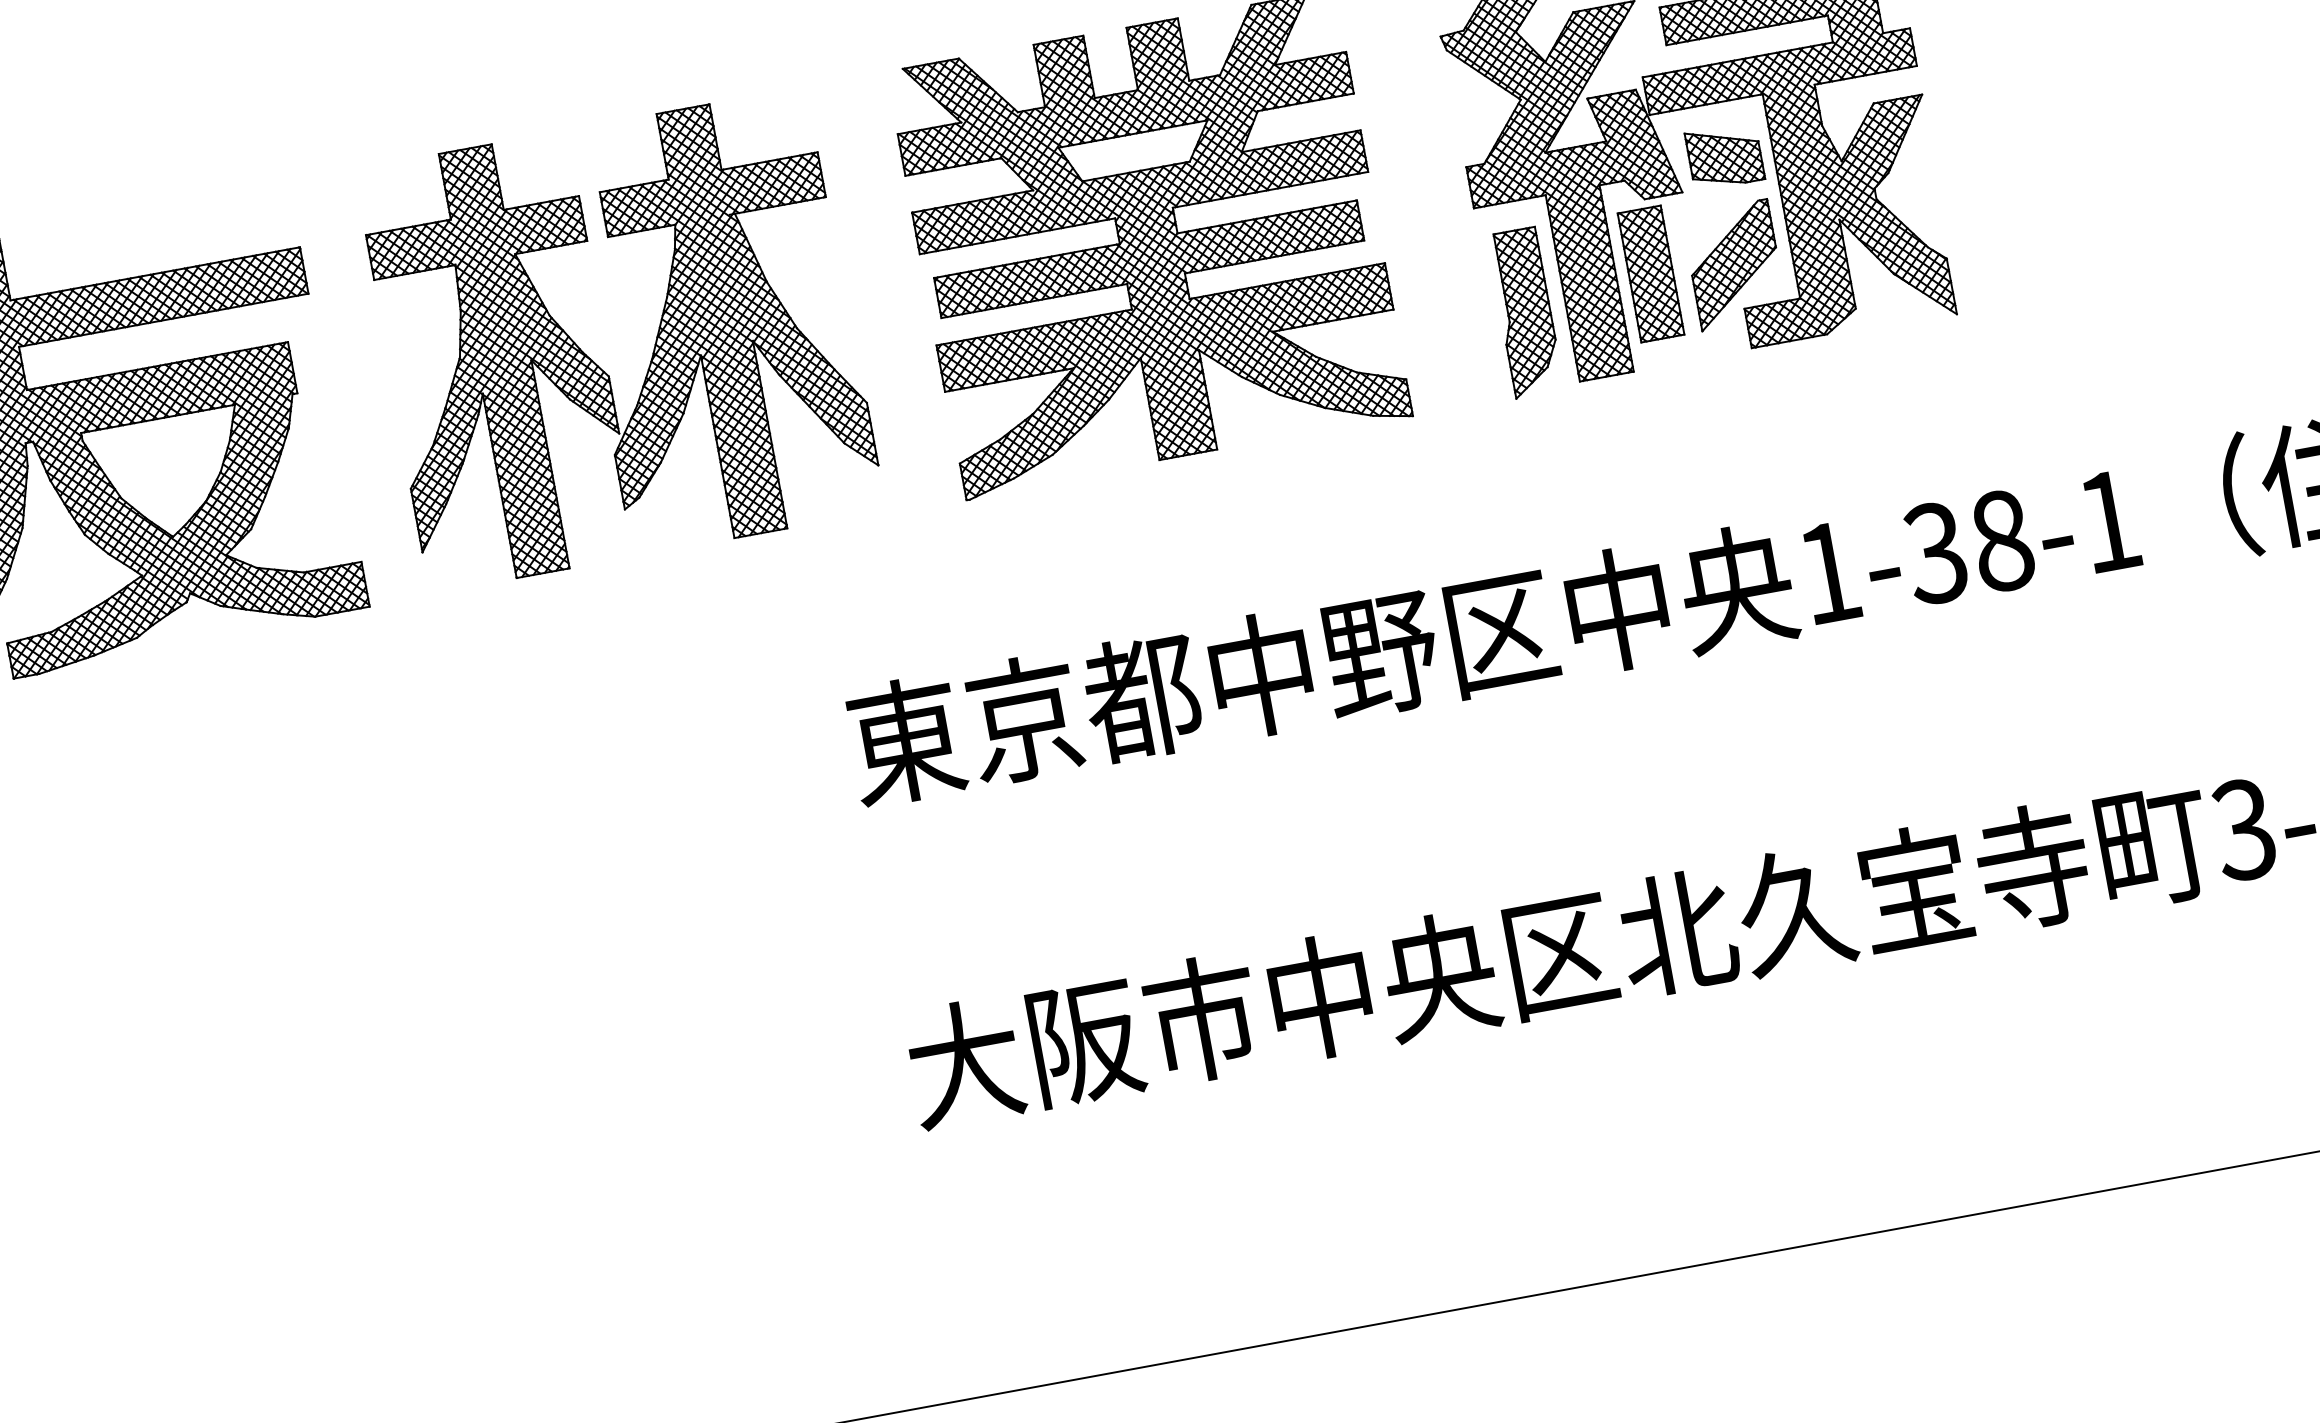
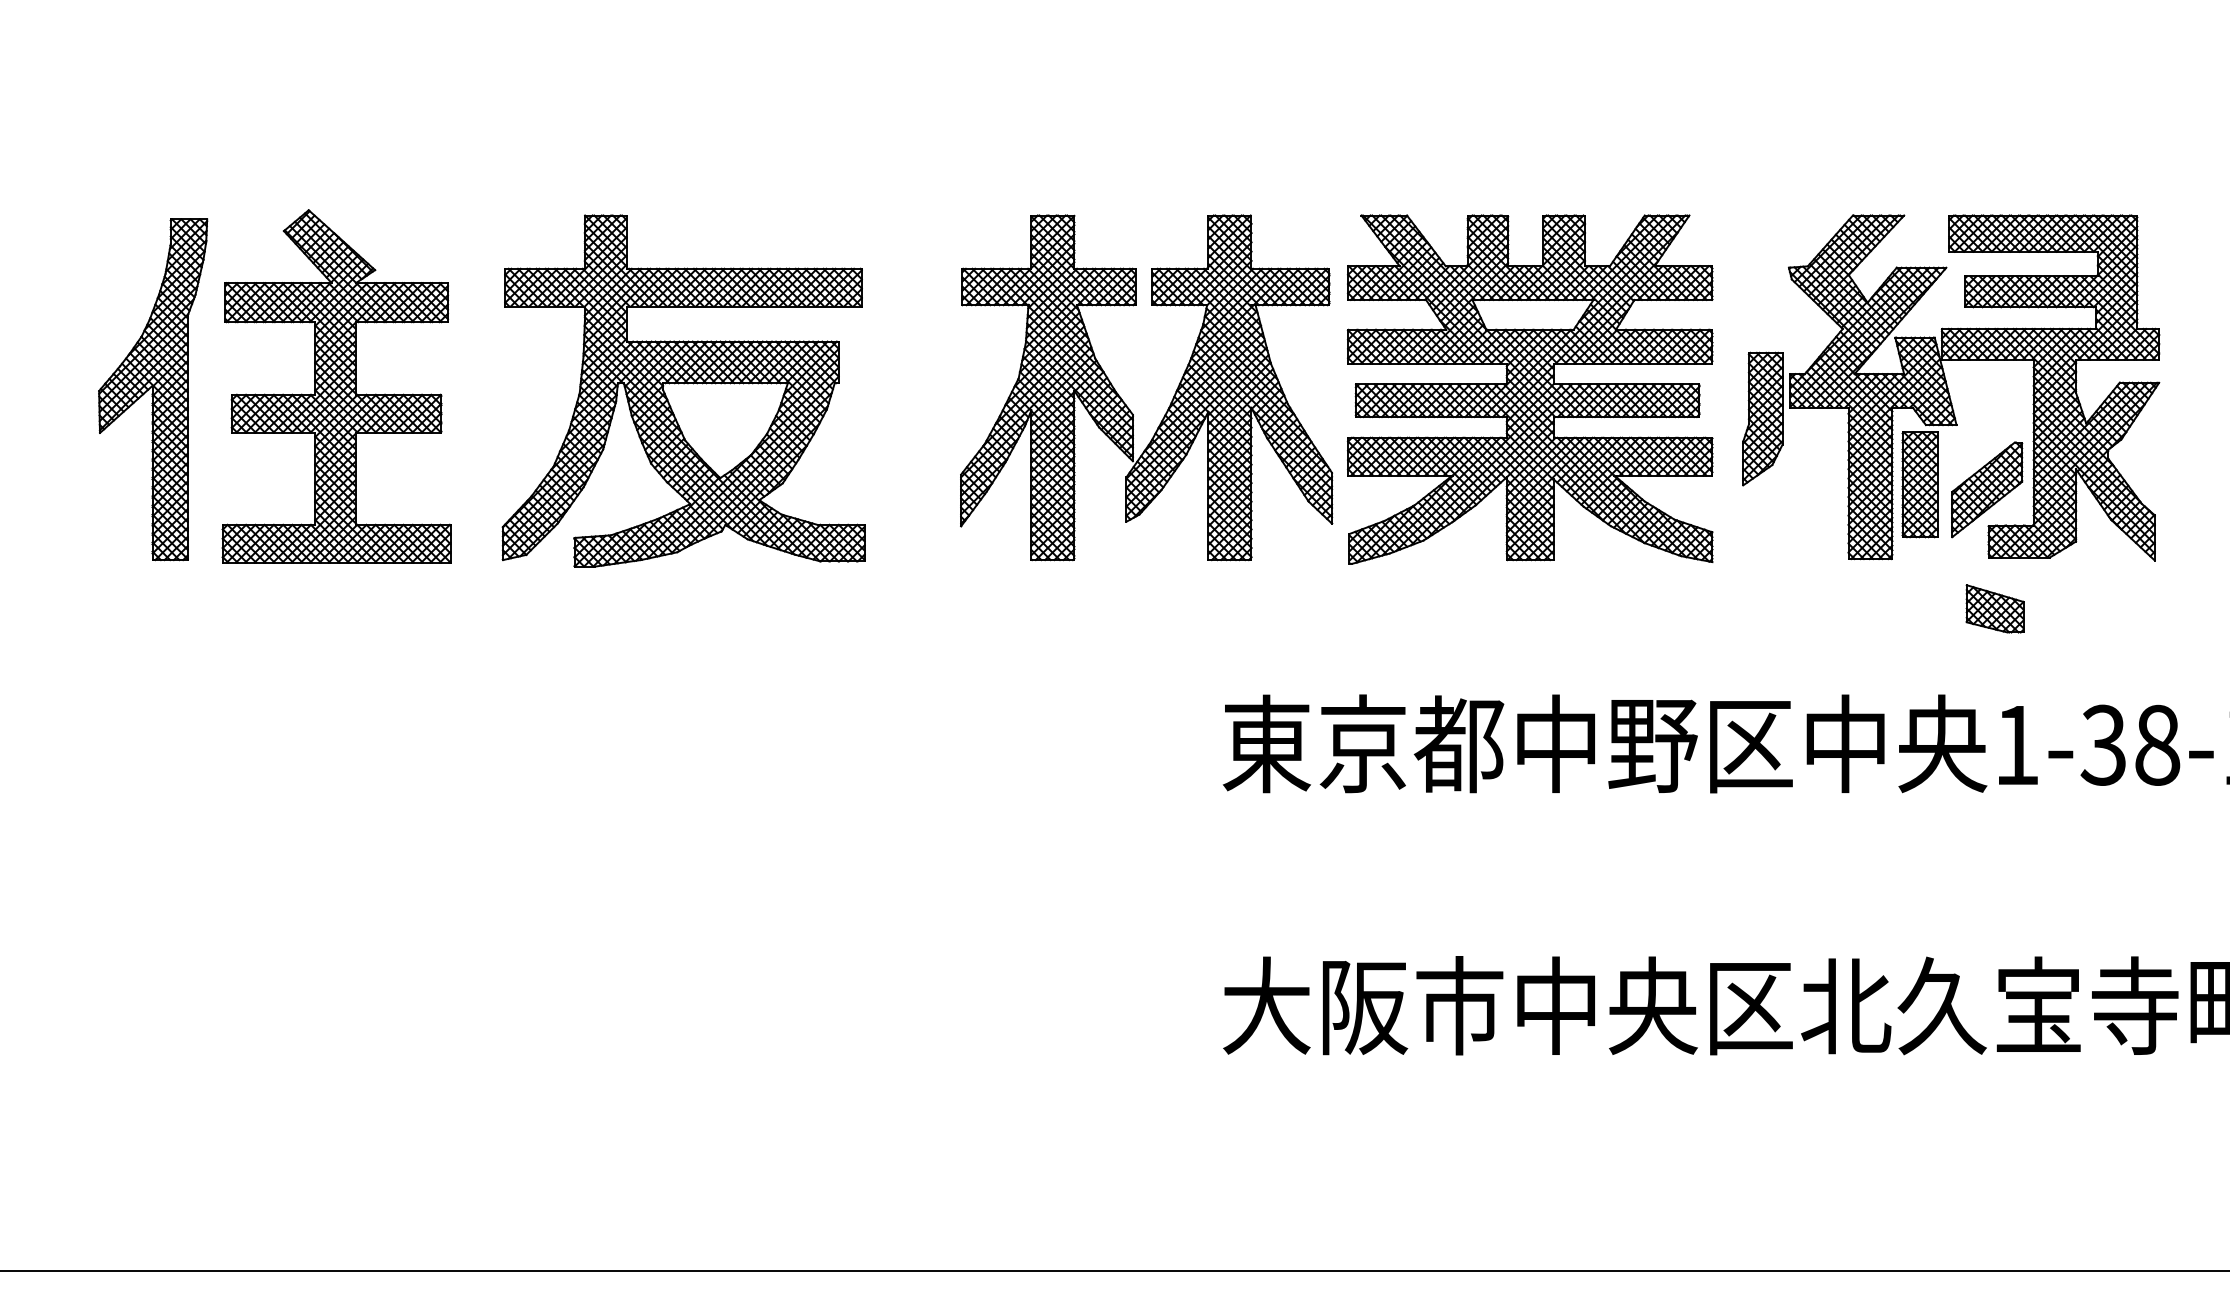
part: (1724, 156) -> (1994, 608), moved
part: (1524, 312) -> (1762, 418), moved
part: (595, 361) -> (1124, 401), moved

